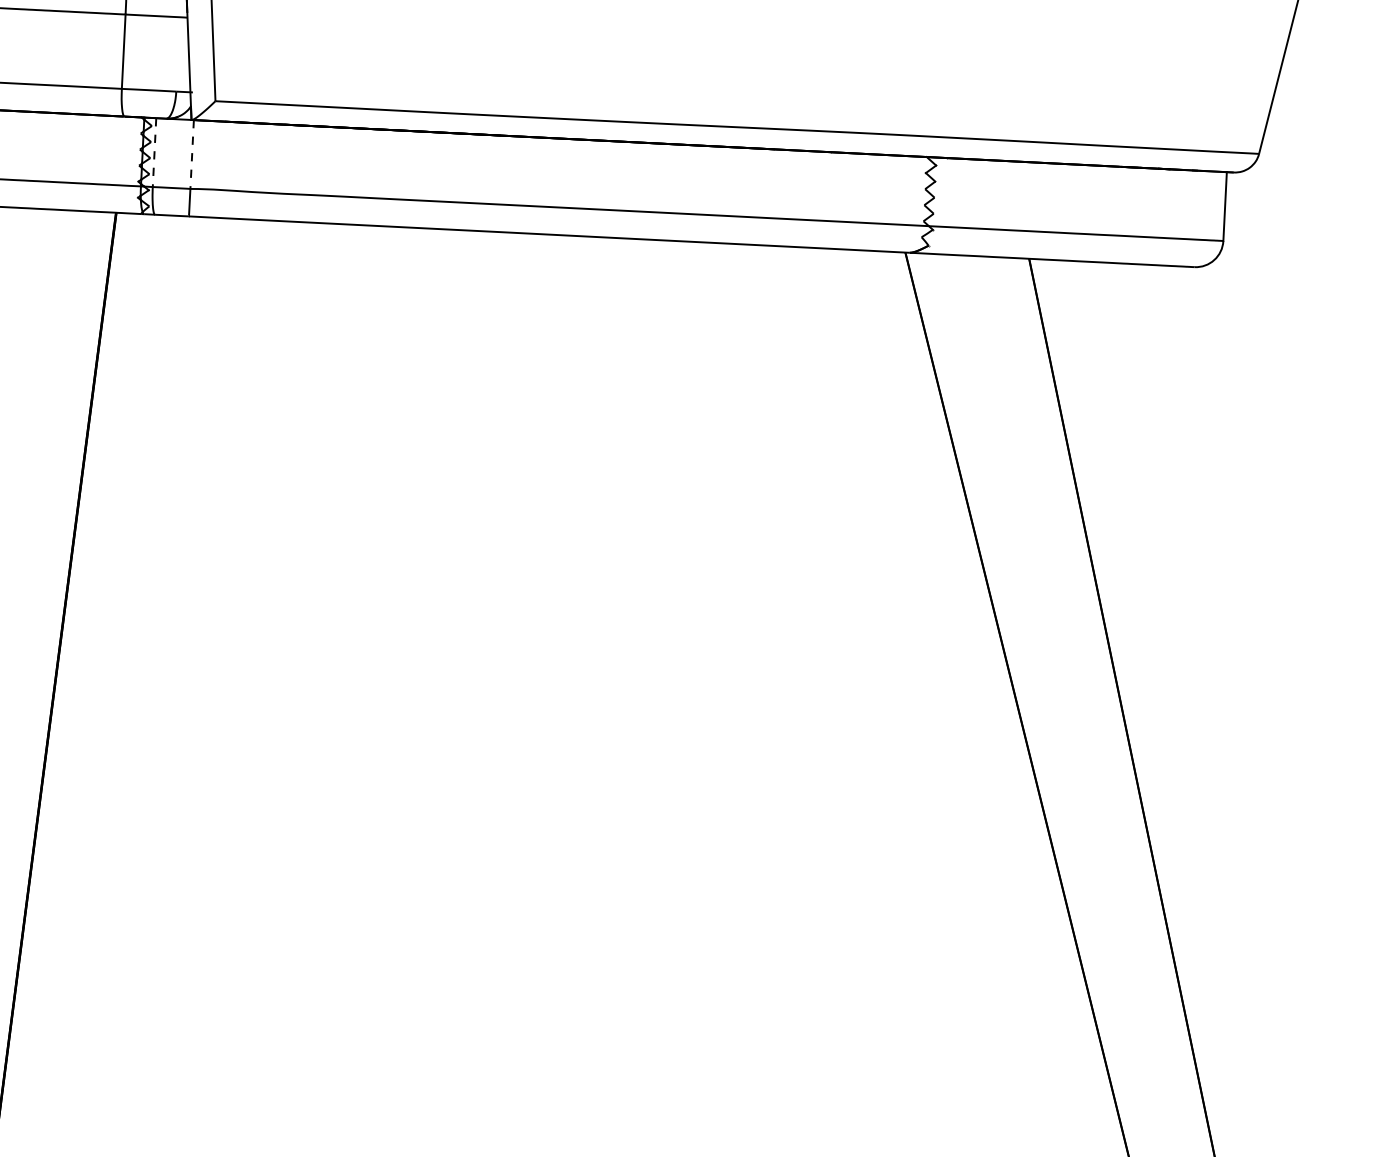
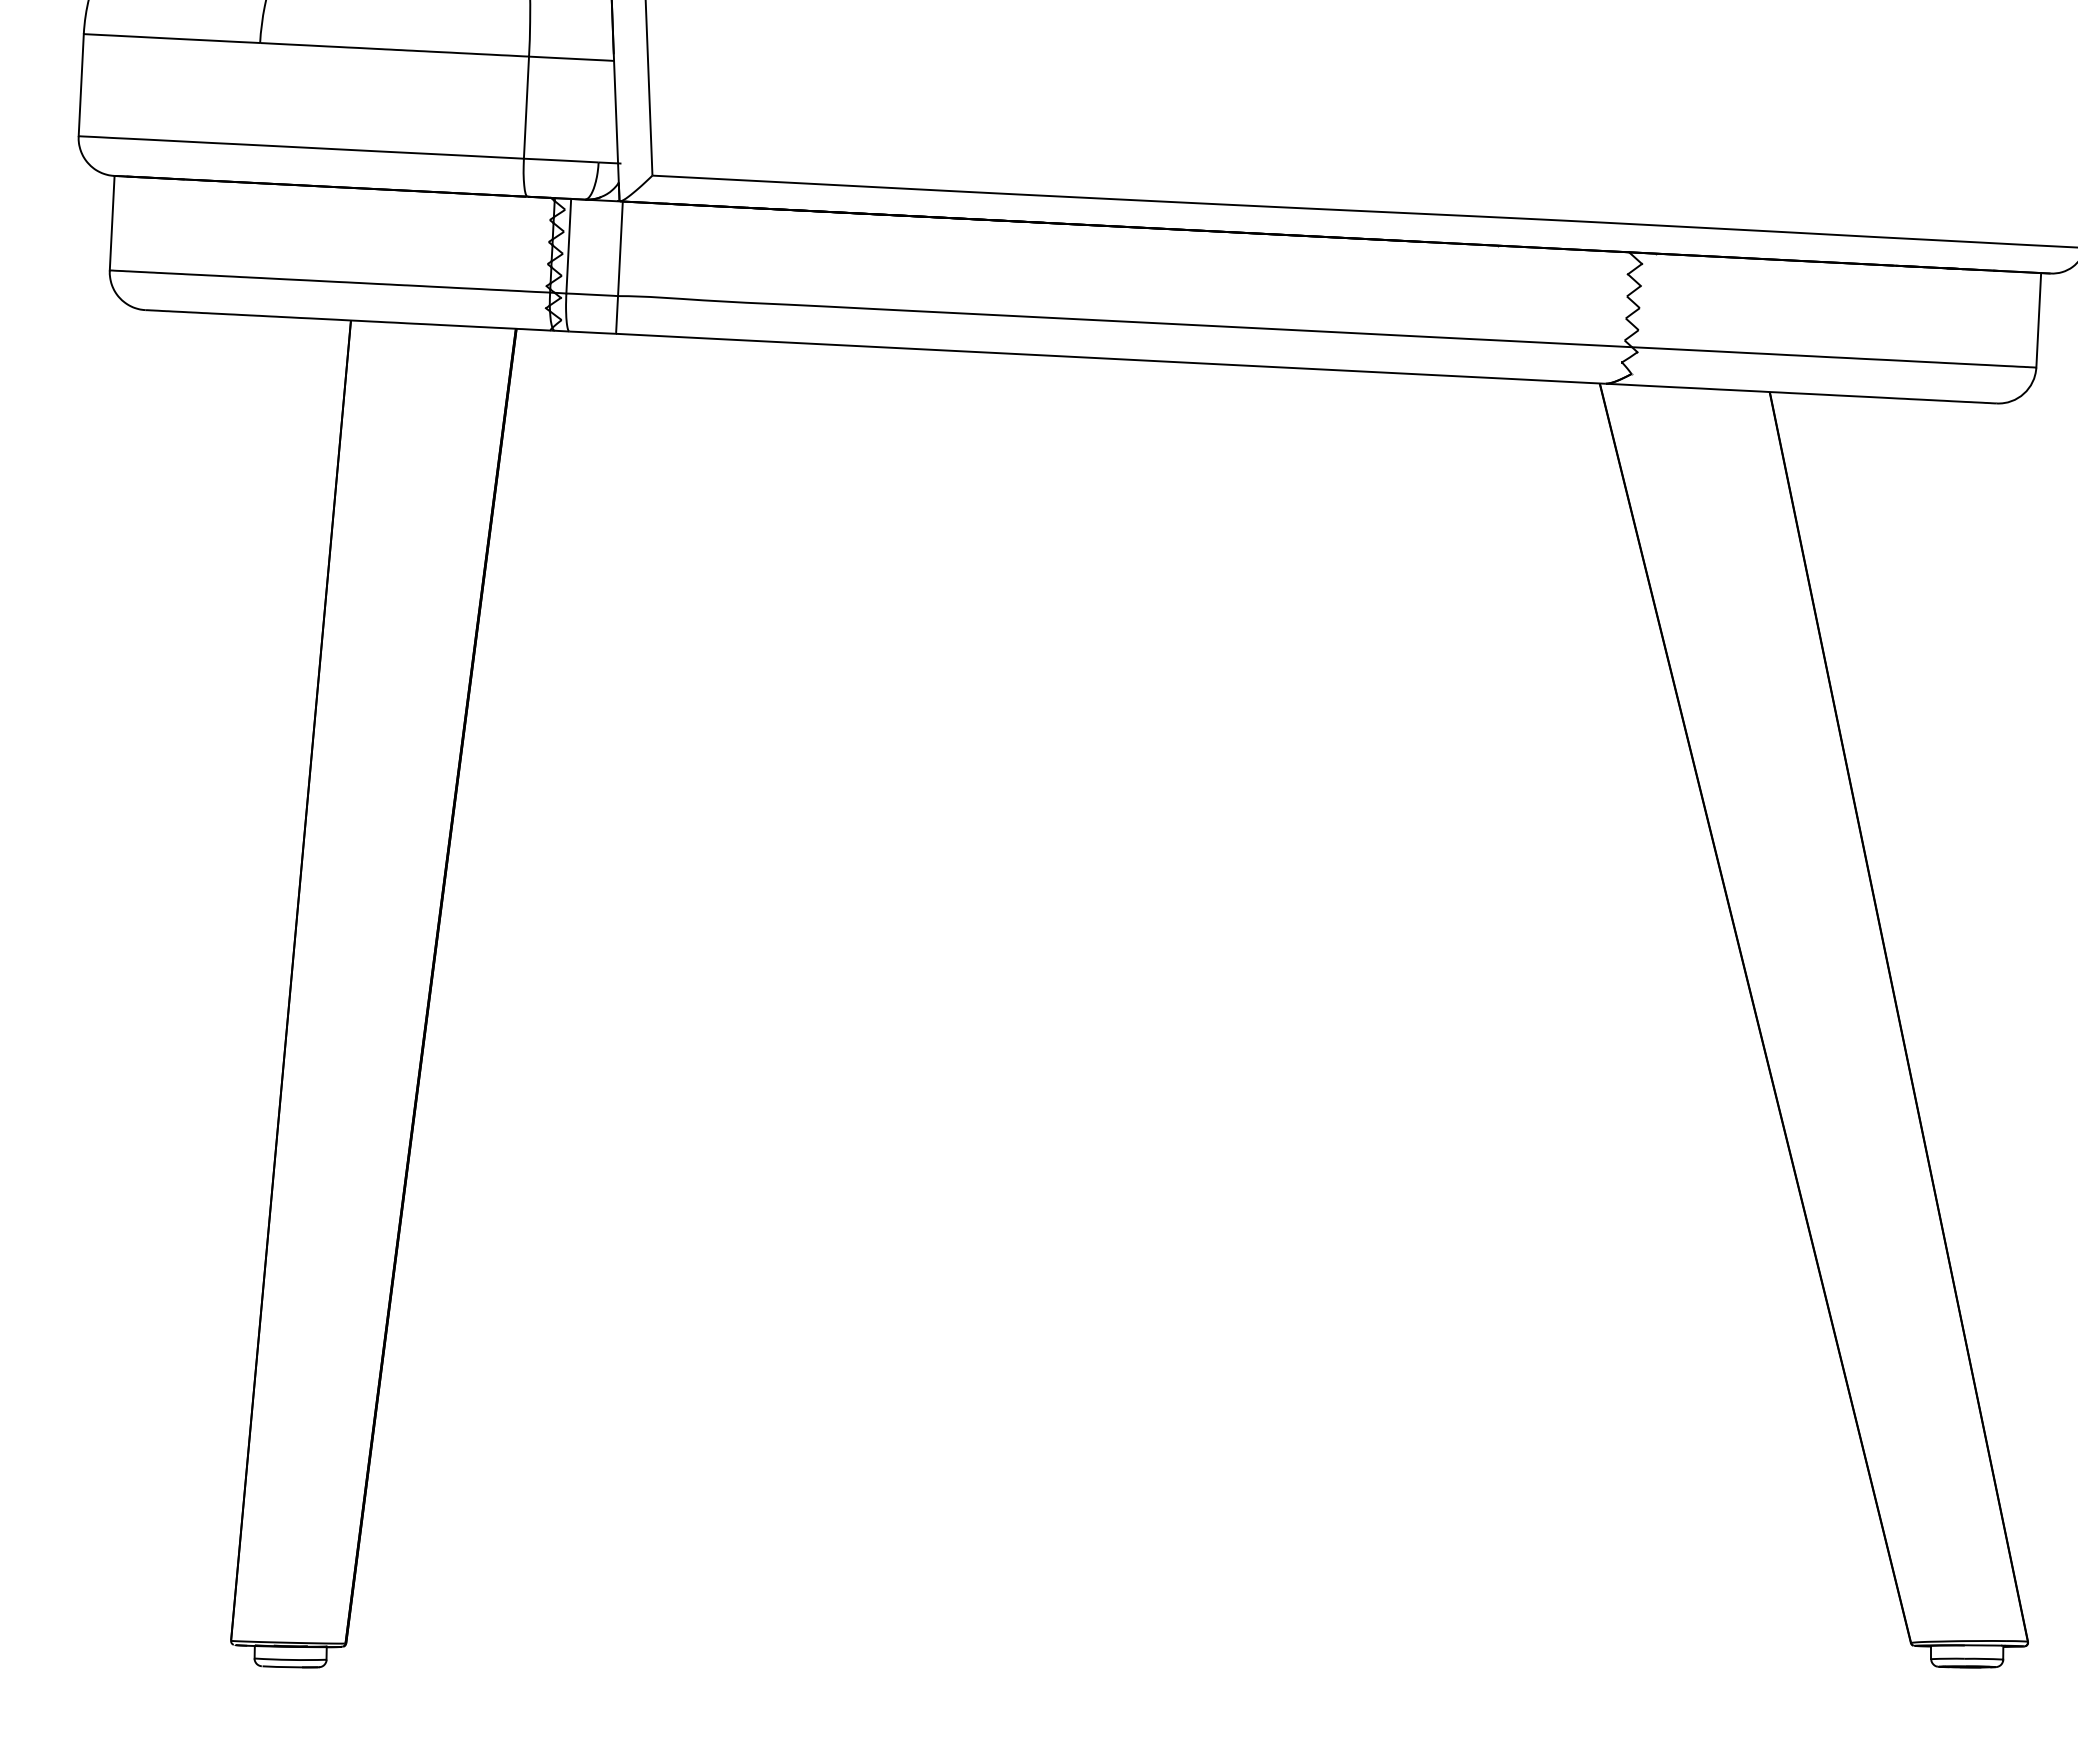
line: (154, 152) -> (568, 246), dashed -> solid
line: (192, 155) -> (620, 249), dashed -> solid

